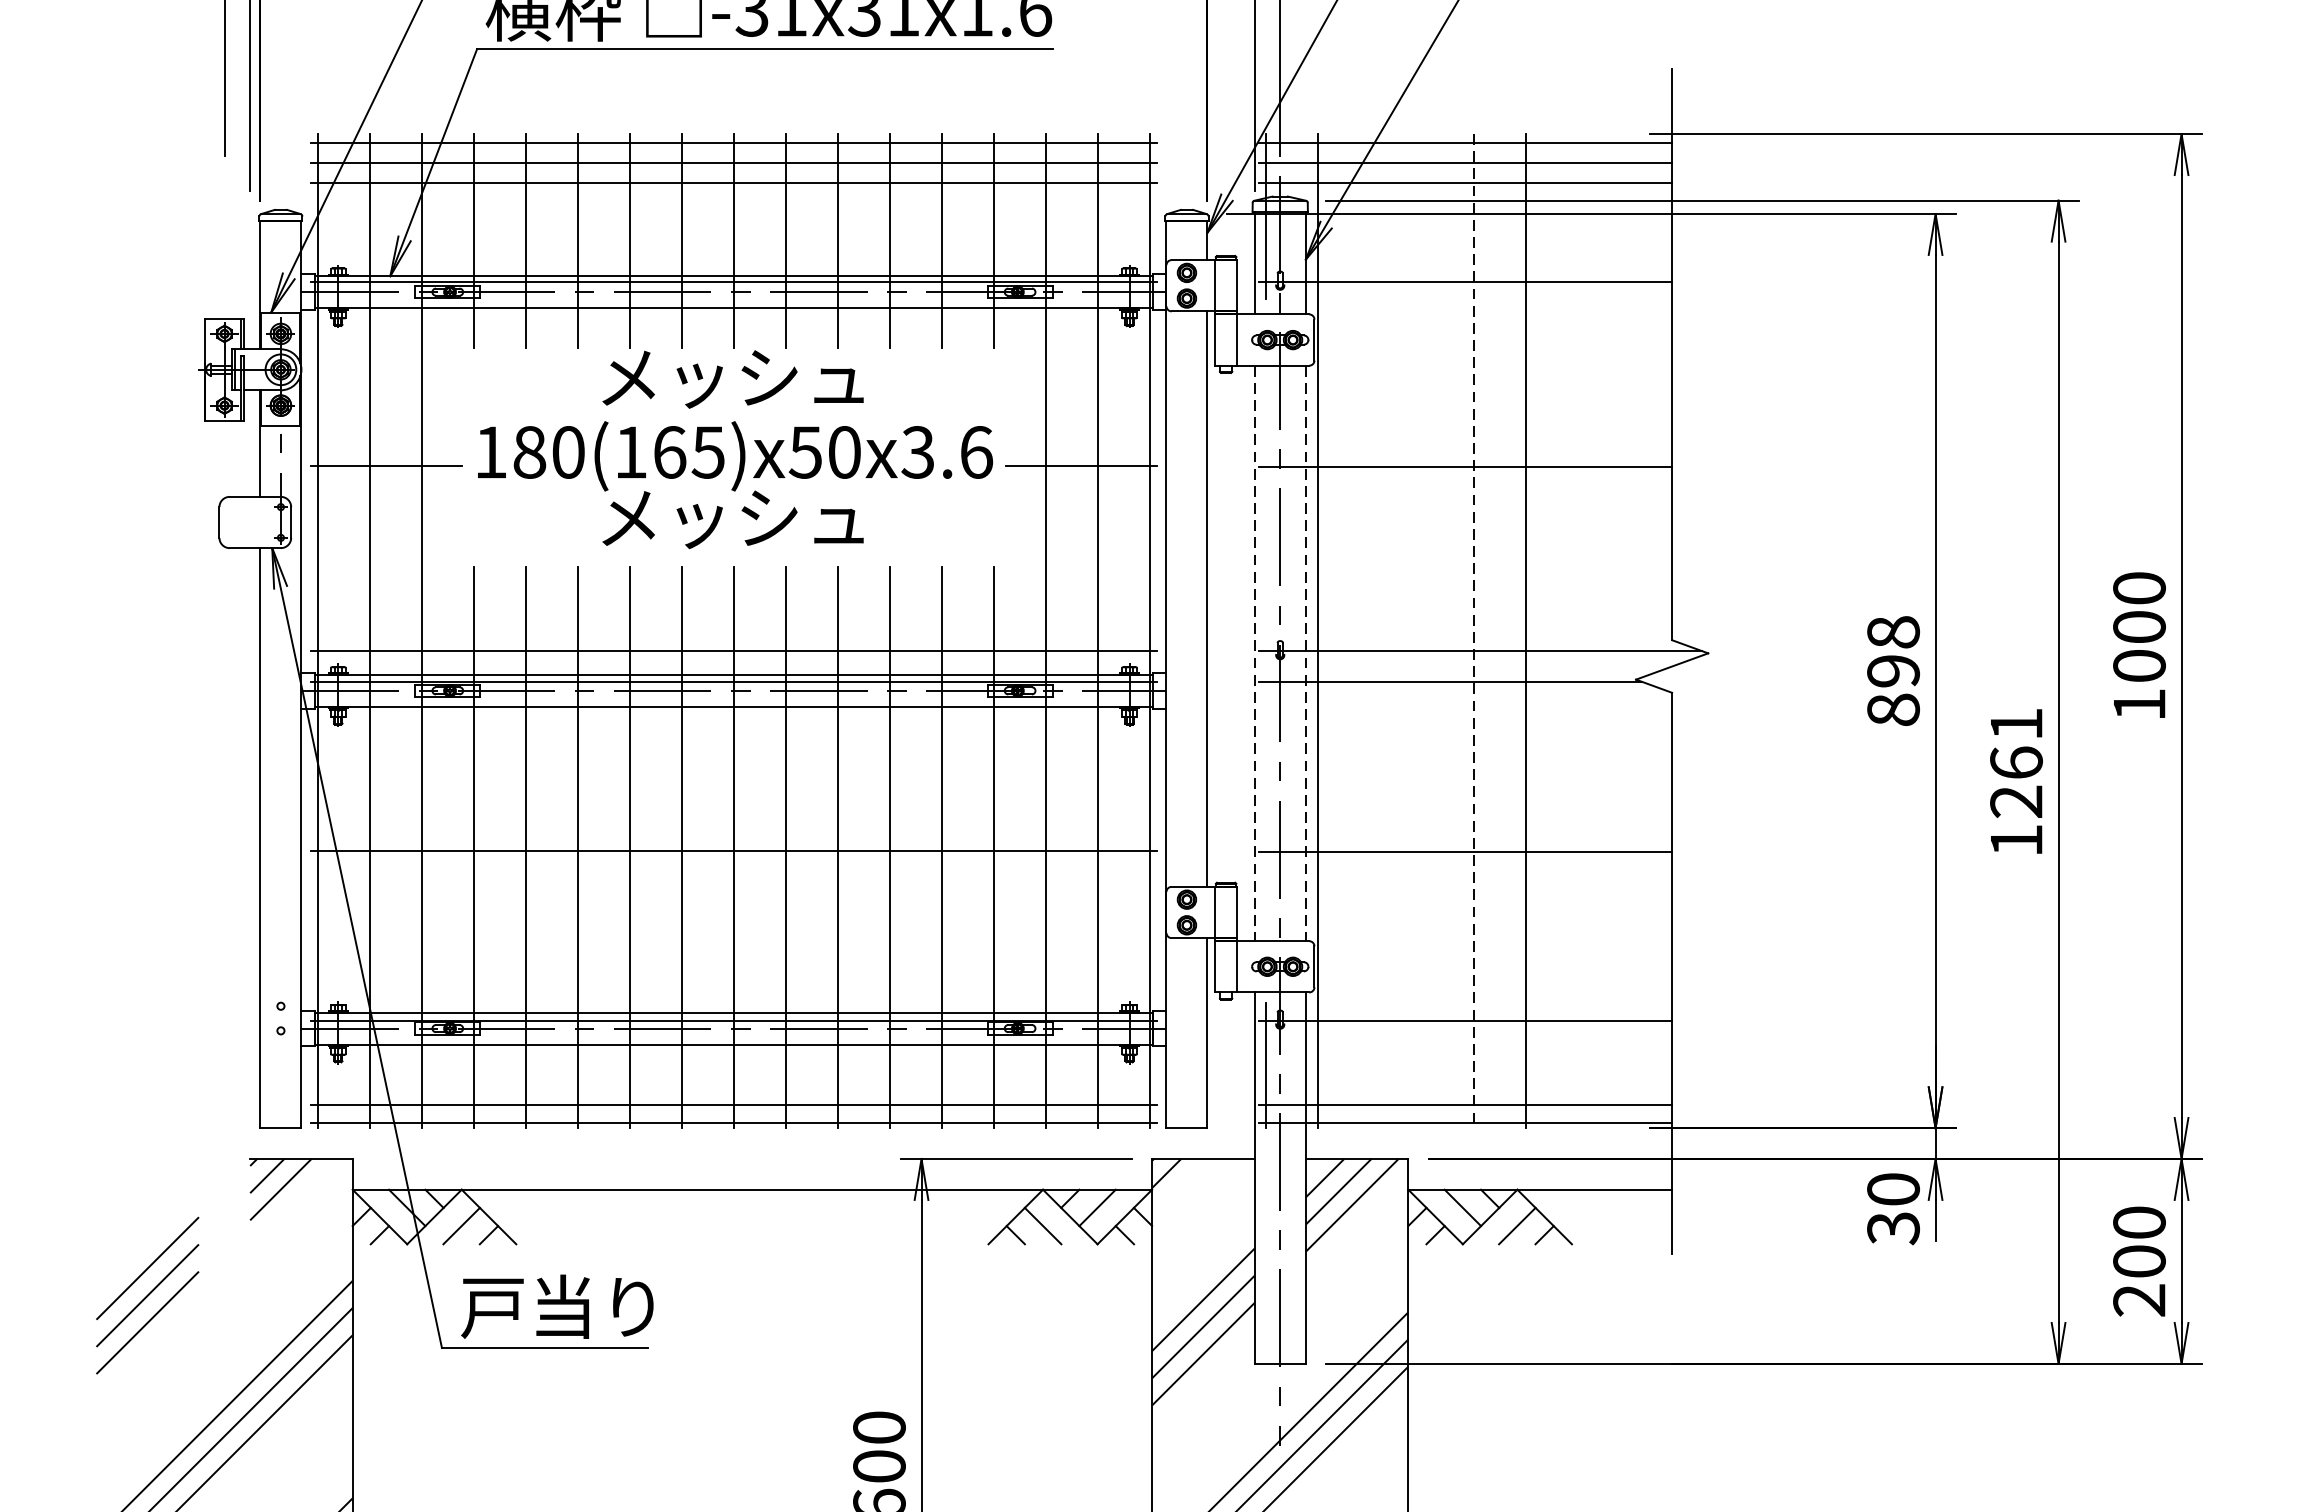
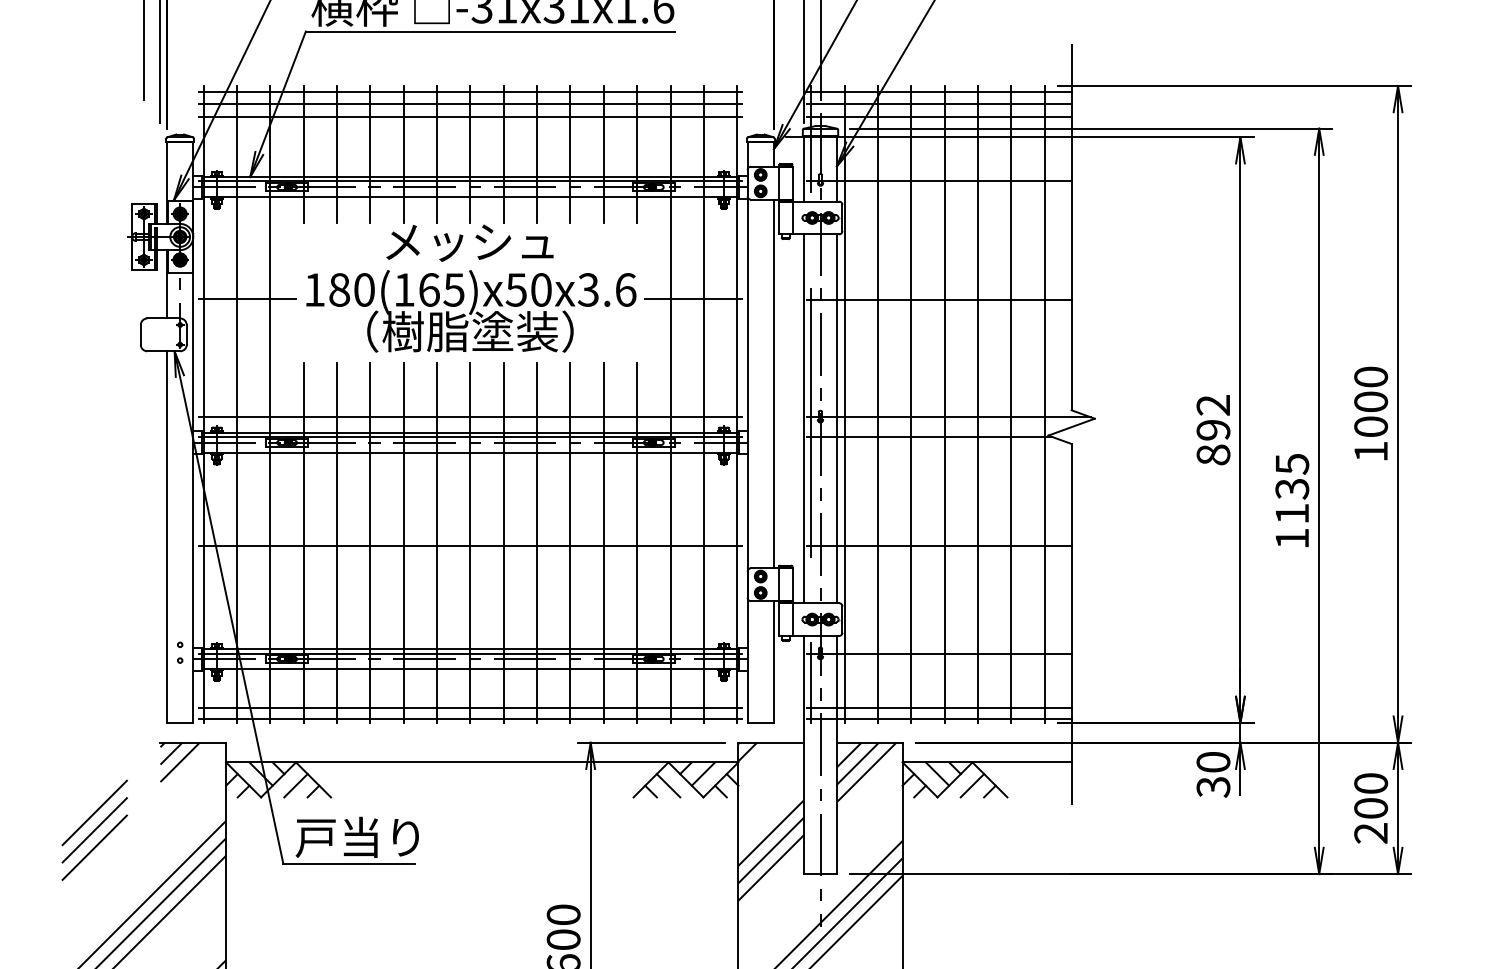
text: (734, 517) -> (470, 331), メッシュ -> （樹脂塗装）
line: (1369, 631) -> (877, 404), added
line: (1422, 631) -> (911, 404), added
line: (1473, 631) -> (944, 404), dashed -> solid
line: (1578, 631) -> (1011, 404), added
line: (1629, 631) -> (1044, 404), added
text: (1893, 631) -> (1213, 404), 898 -> 892
line: (1255, 654) -> (804, 419), dashed -> solid
line: (1305, 654) -> (836, 419), dashed -> solid
line: (1266, 659) -> (811, 422), added
text: (2016, 763) -> (1292, 489), 1261 -> 1135

